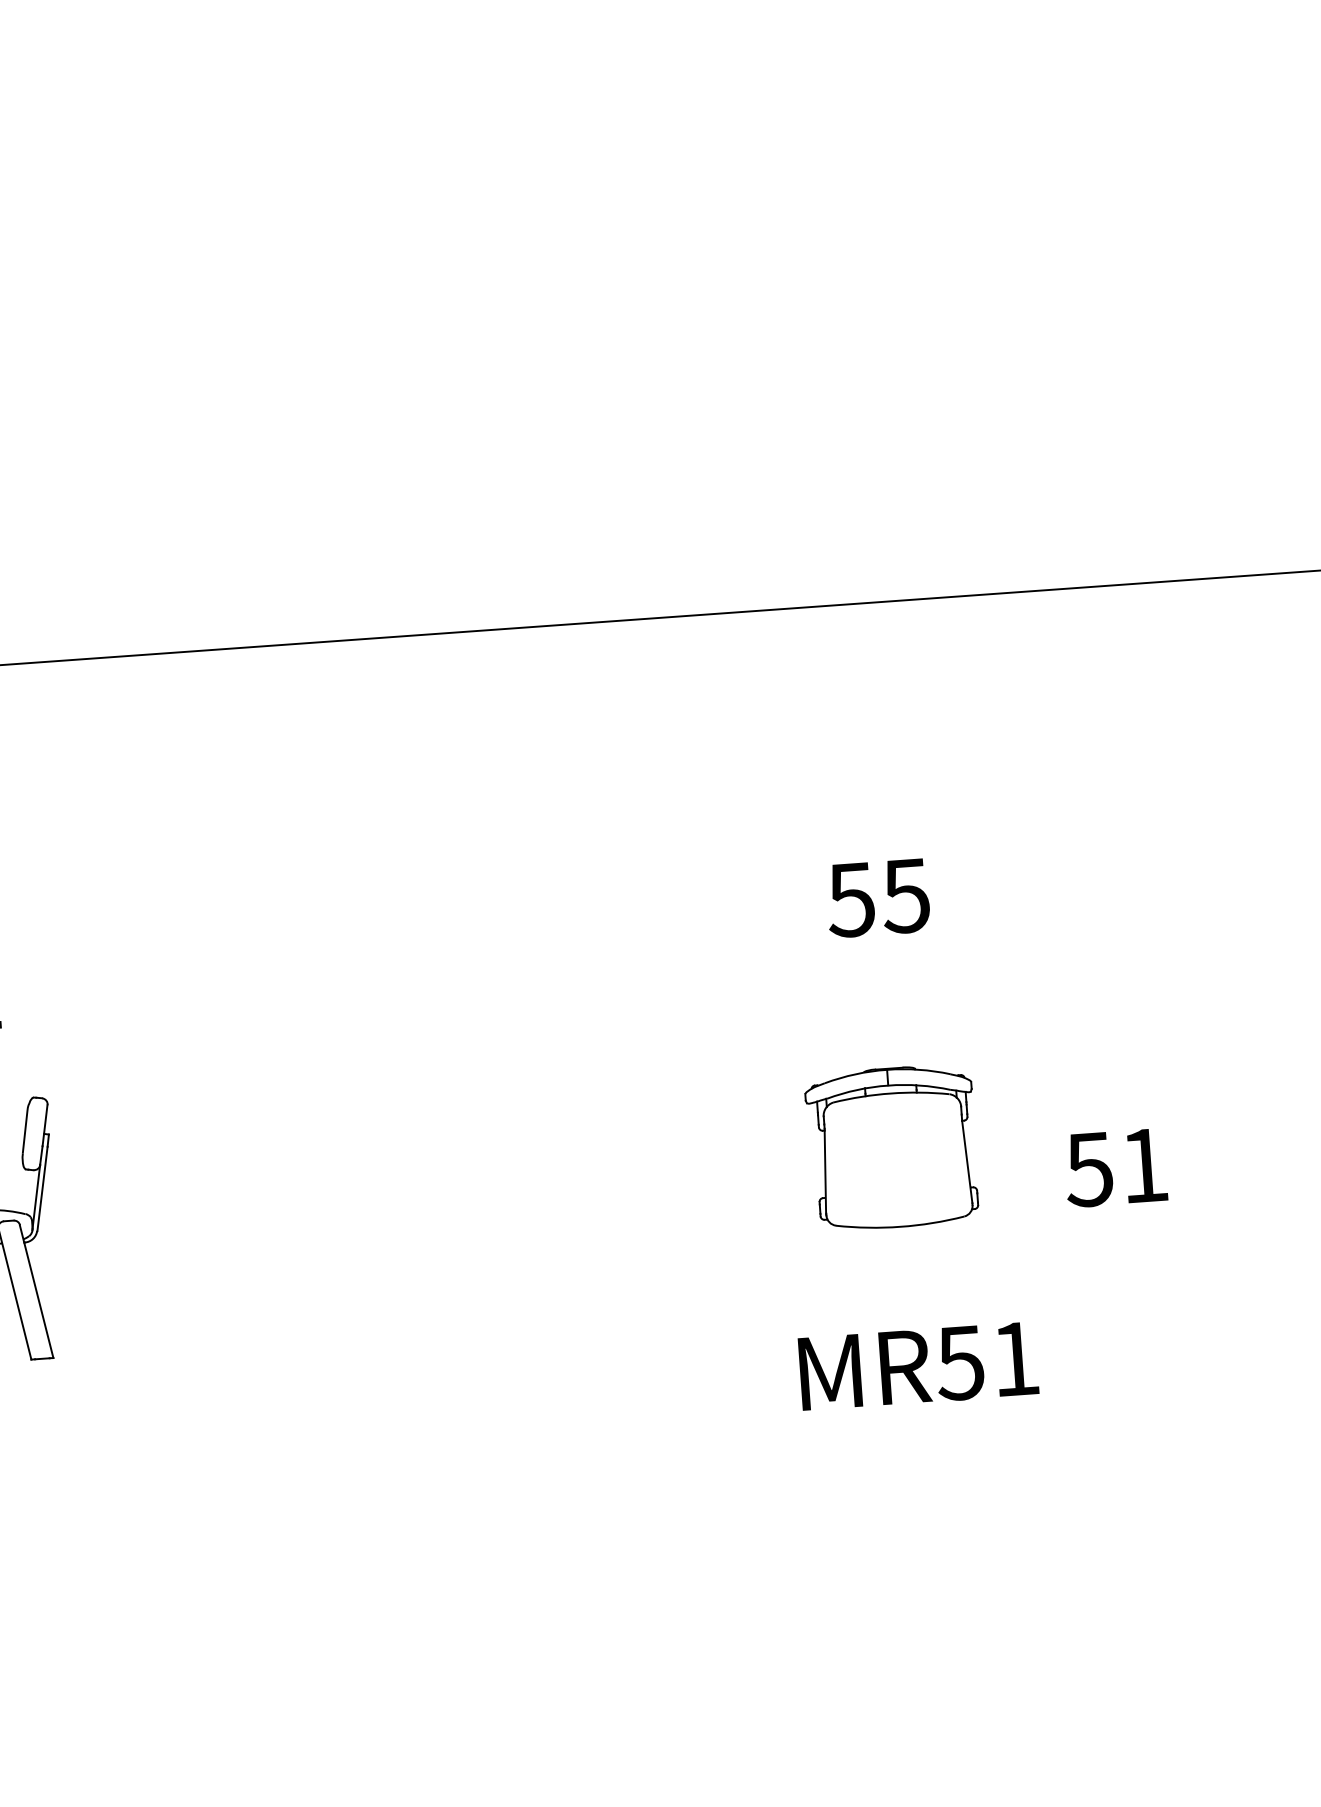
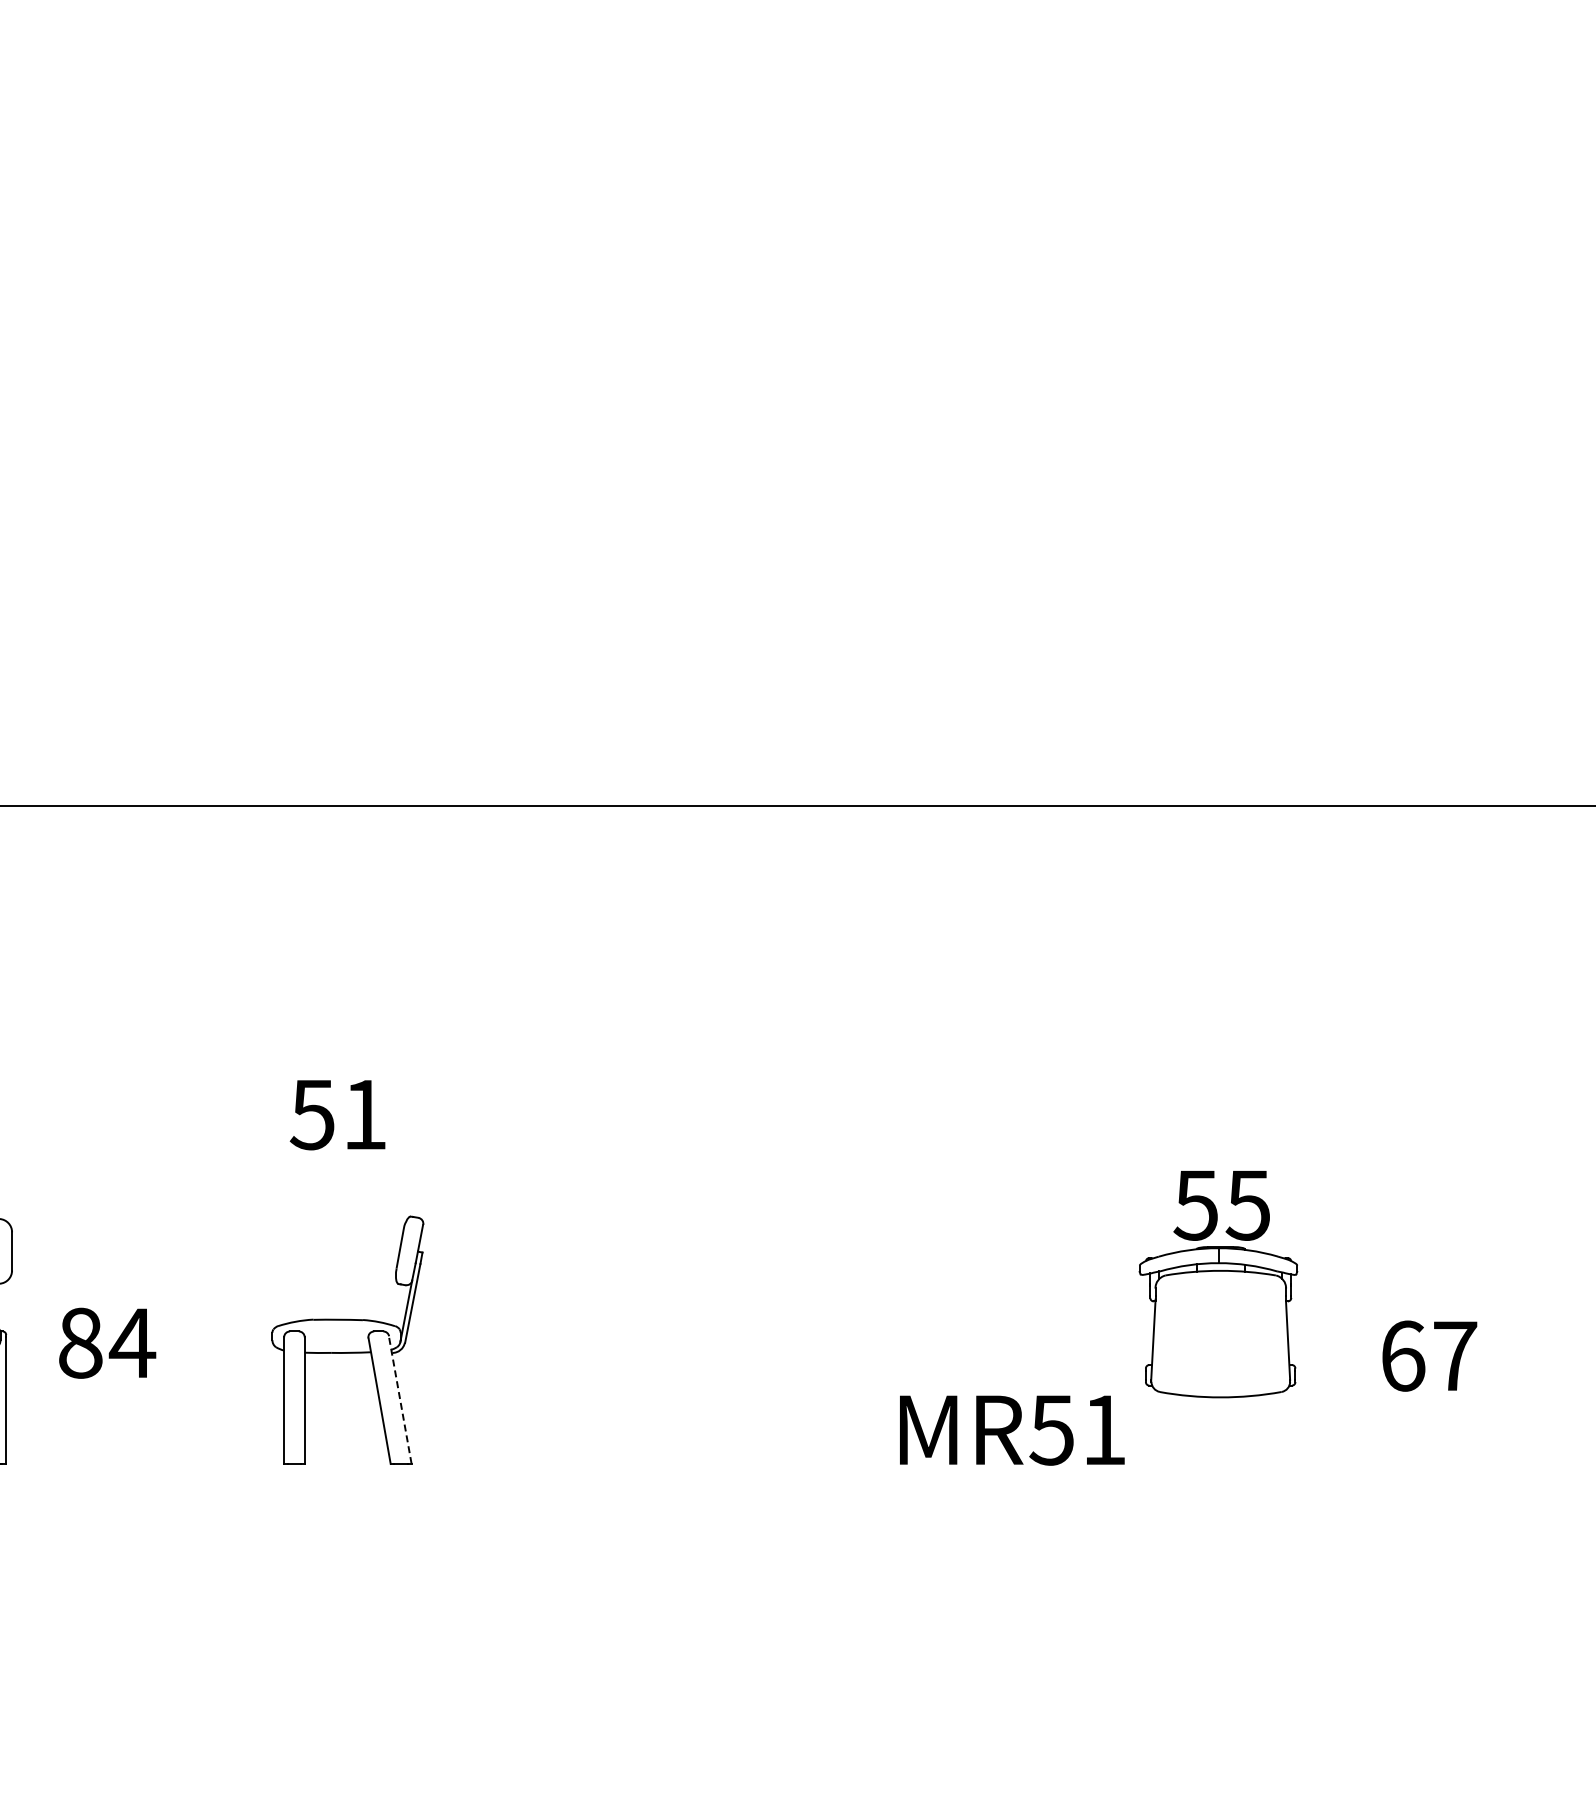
text: (877, 898) -> (1221, 1205), moved
text: (1116, 1167) -> (1428, 1355), 51 -> 67
line: (36, 1292) -> (400, 1400), solid -> dashed
text: (918, 1366) -> (1012, 1430), moved

